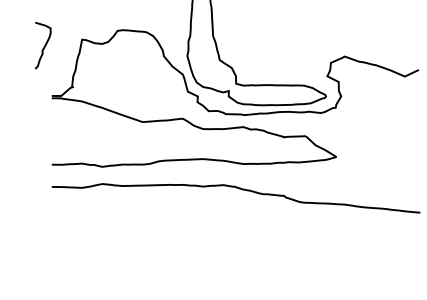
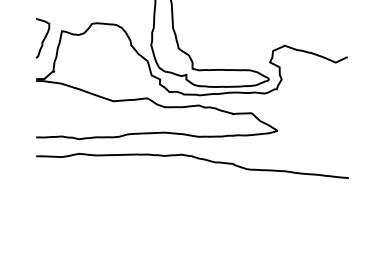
curve: (43, 45) -> (43, 38), moved

